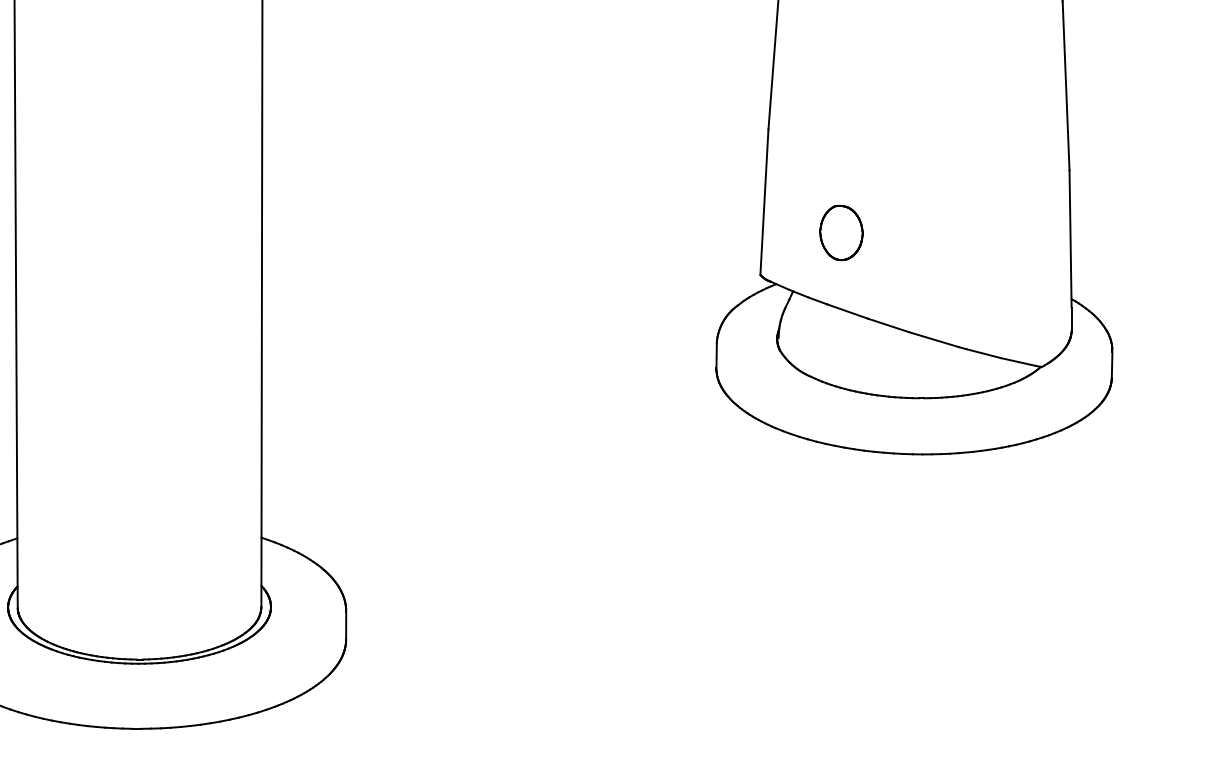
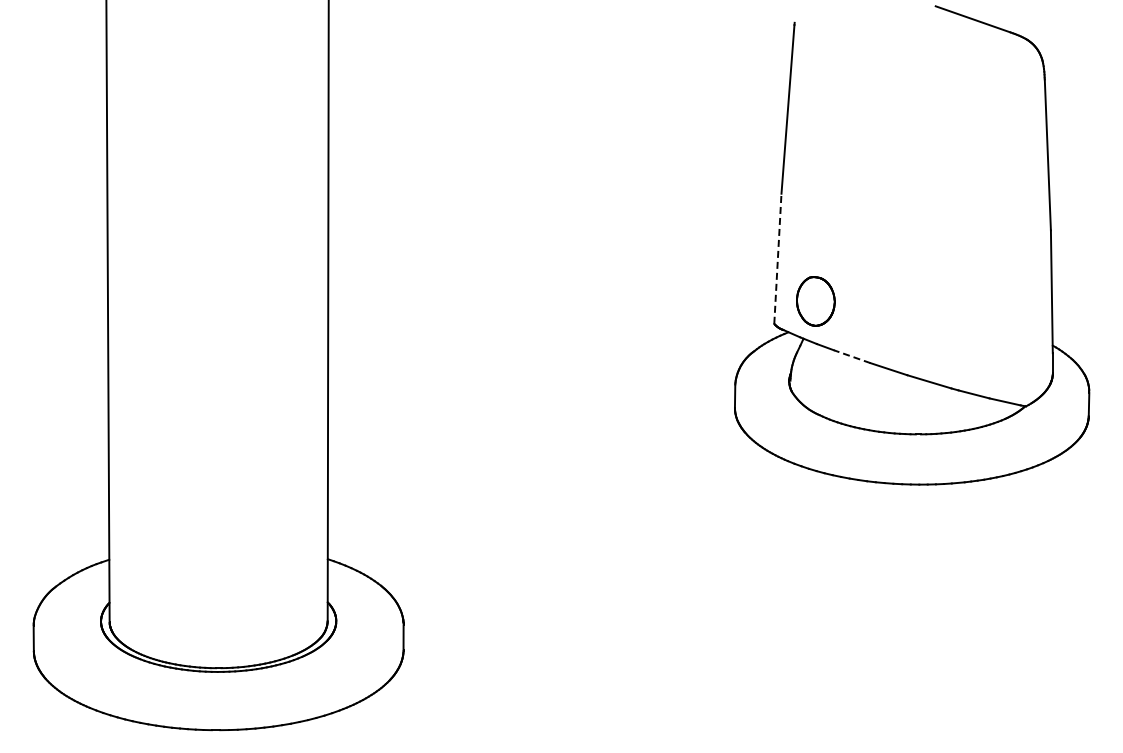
line: (764, 201) -> (777, 258), solid -> dashed
part: (841, 233) -> (815, 301), moved
line: (846, 311) -> (851, 356), solid -> dashed

